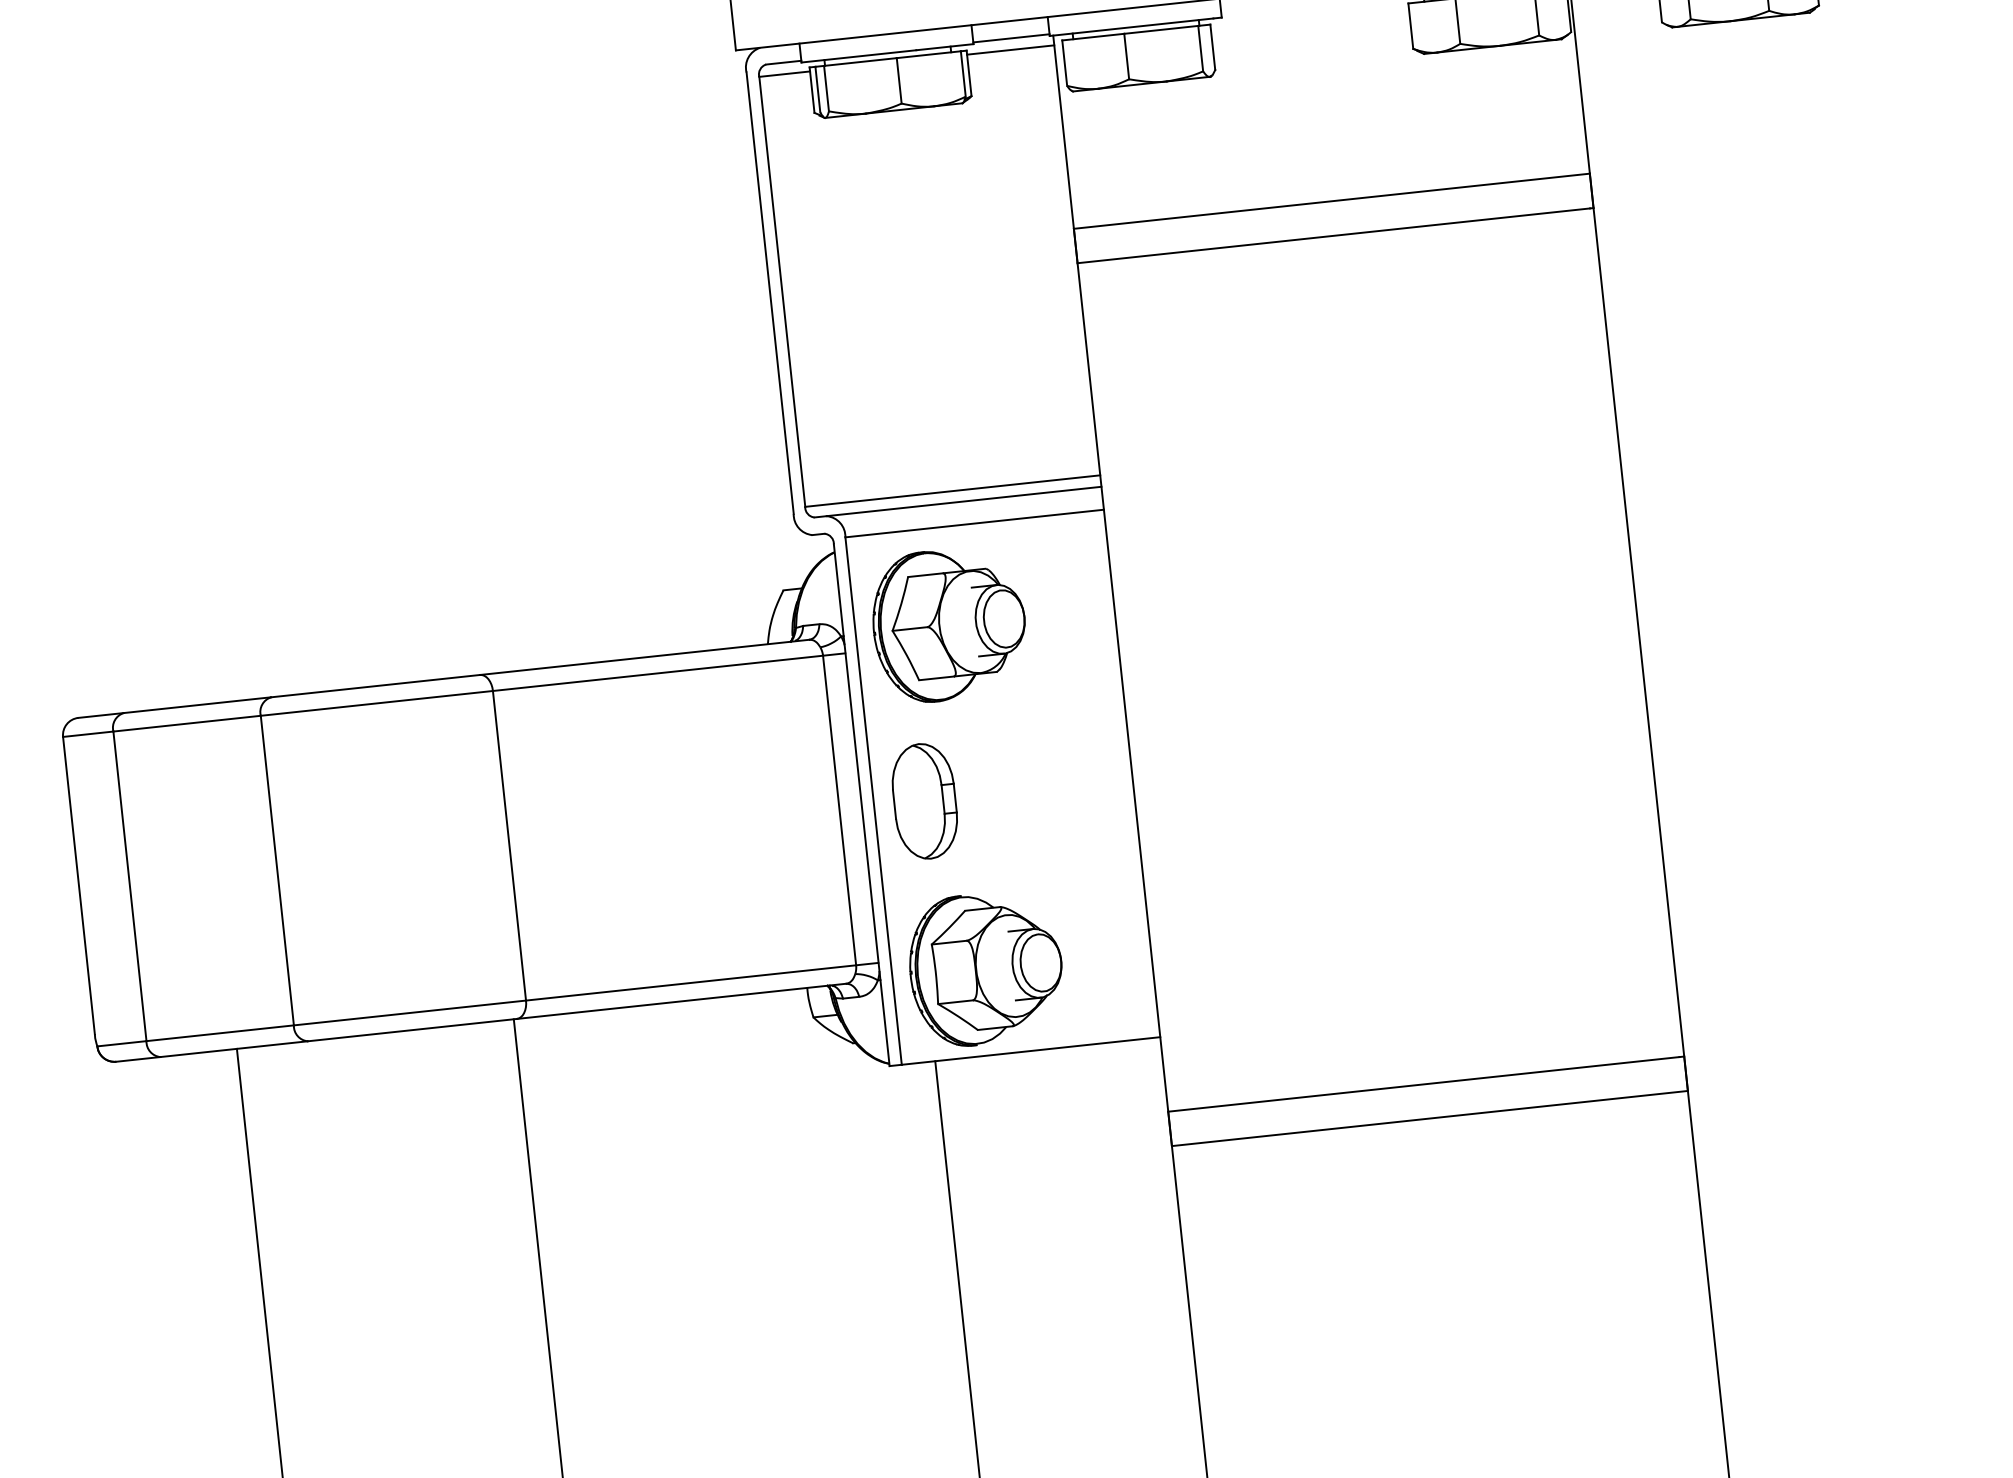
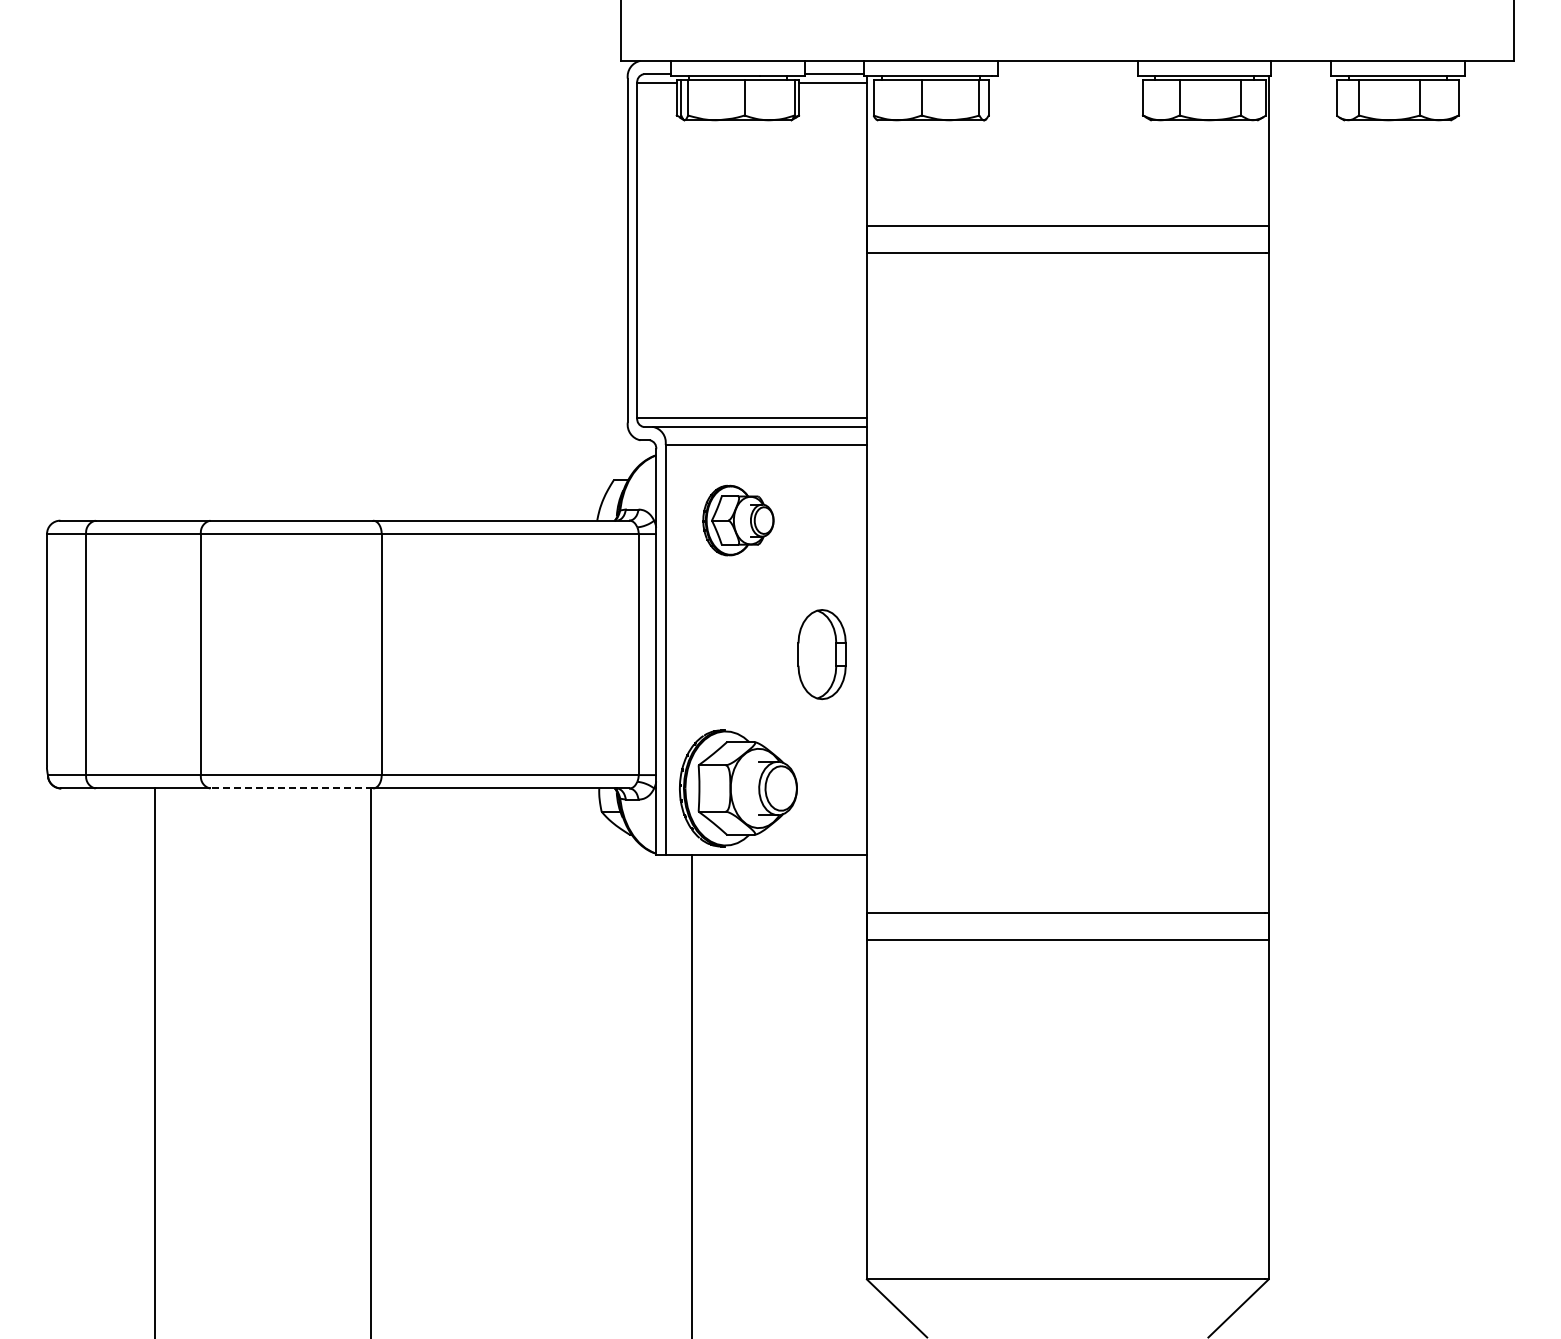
part: (949, 624) -> (738, 520), size x0.6
part: (924, 801) -> (821, 654), moved
line: (412, 1030) -> (291, 788), solid -> dashed

